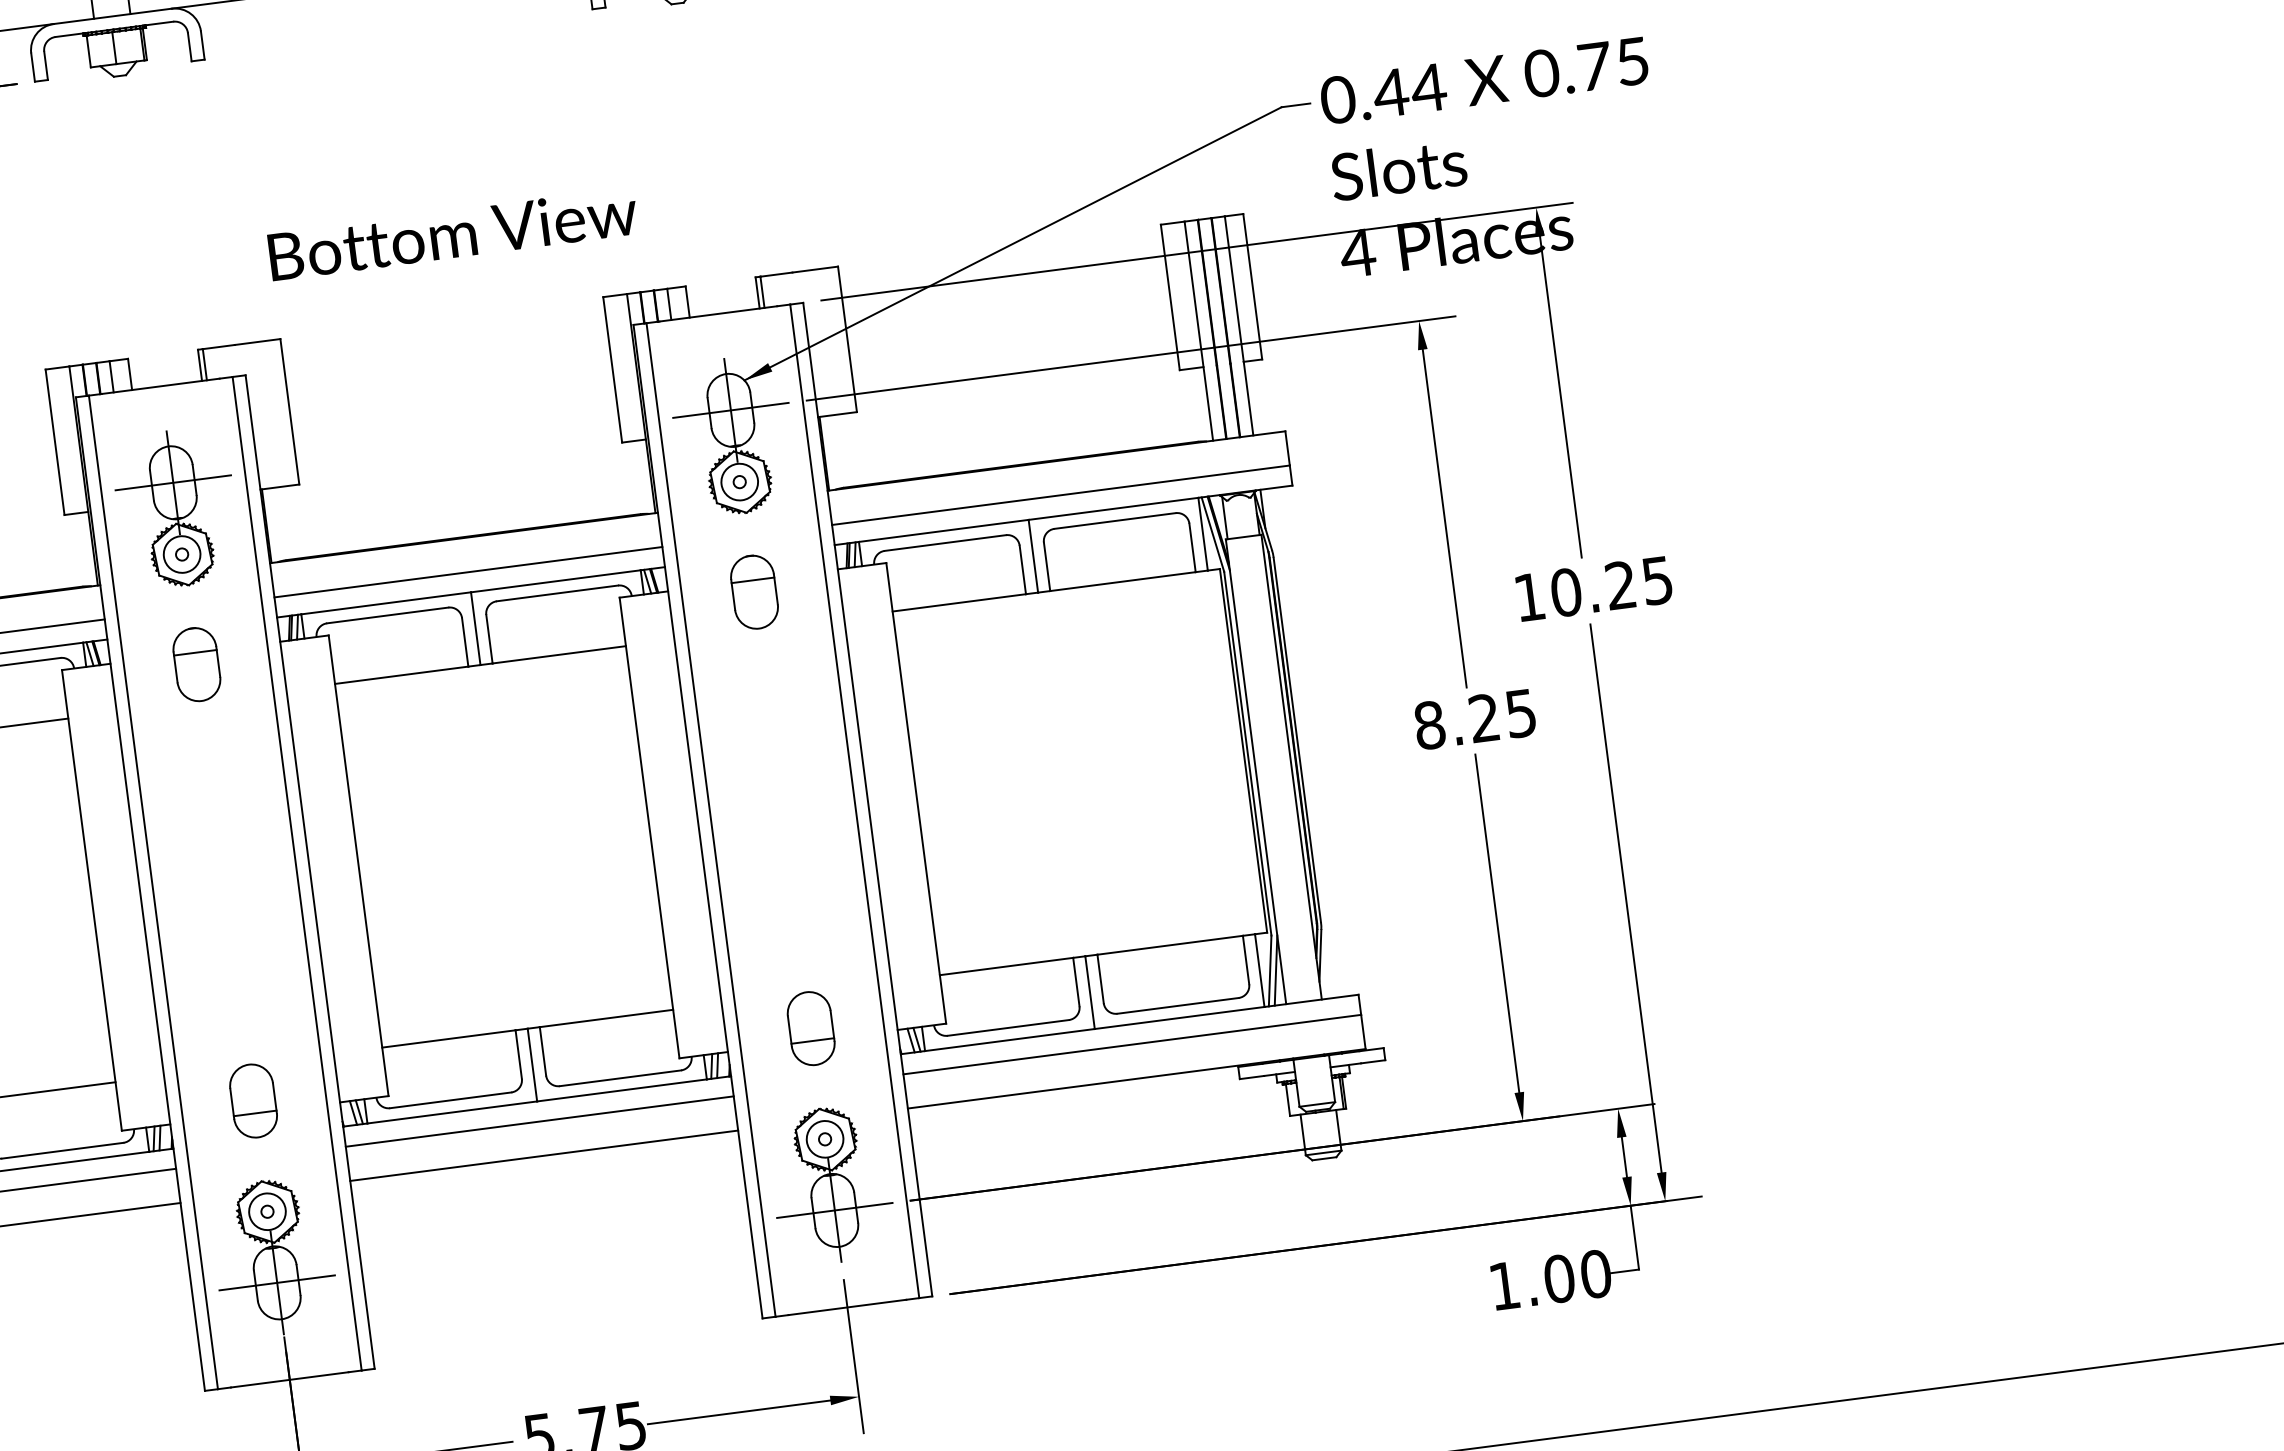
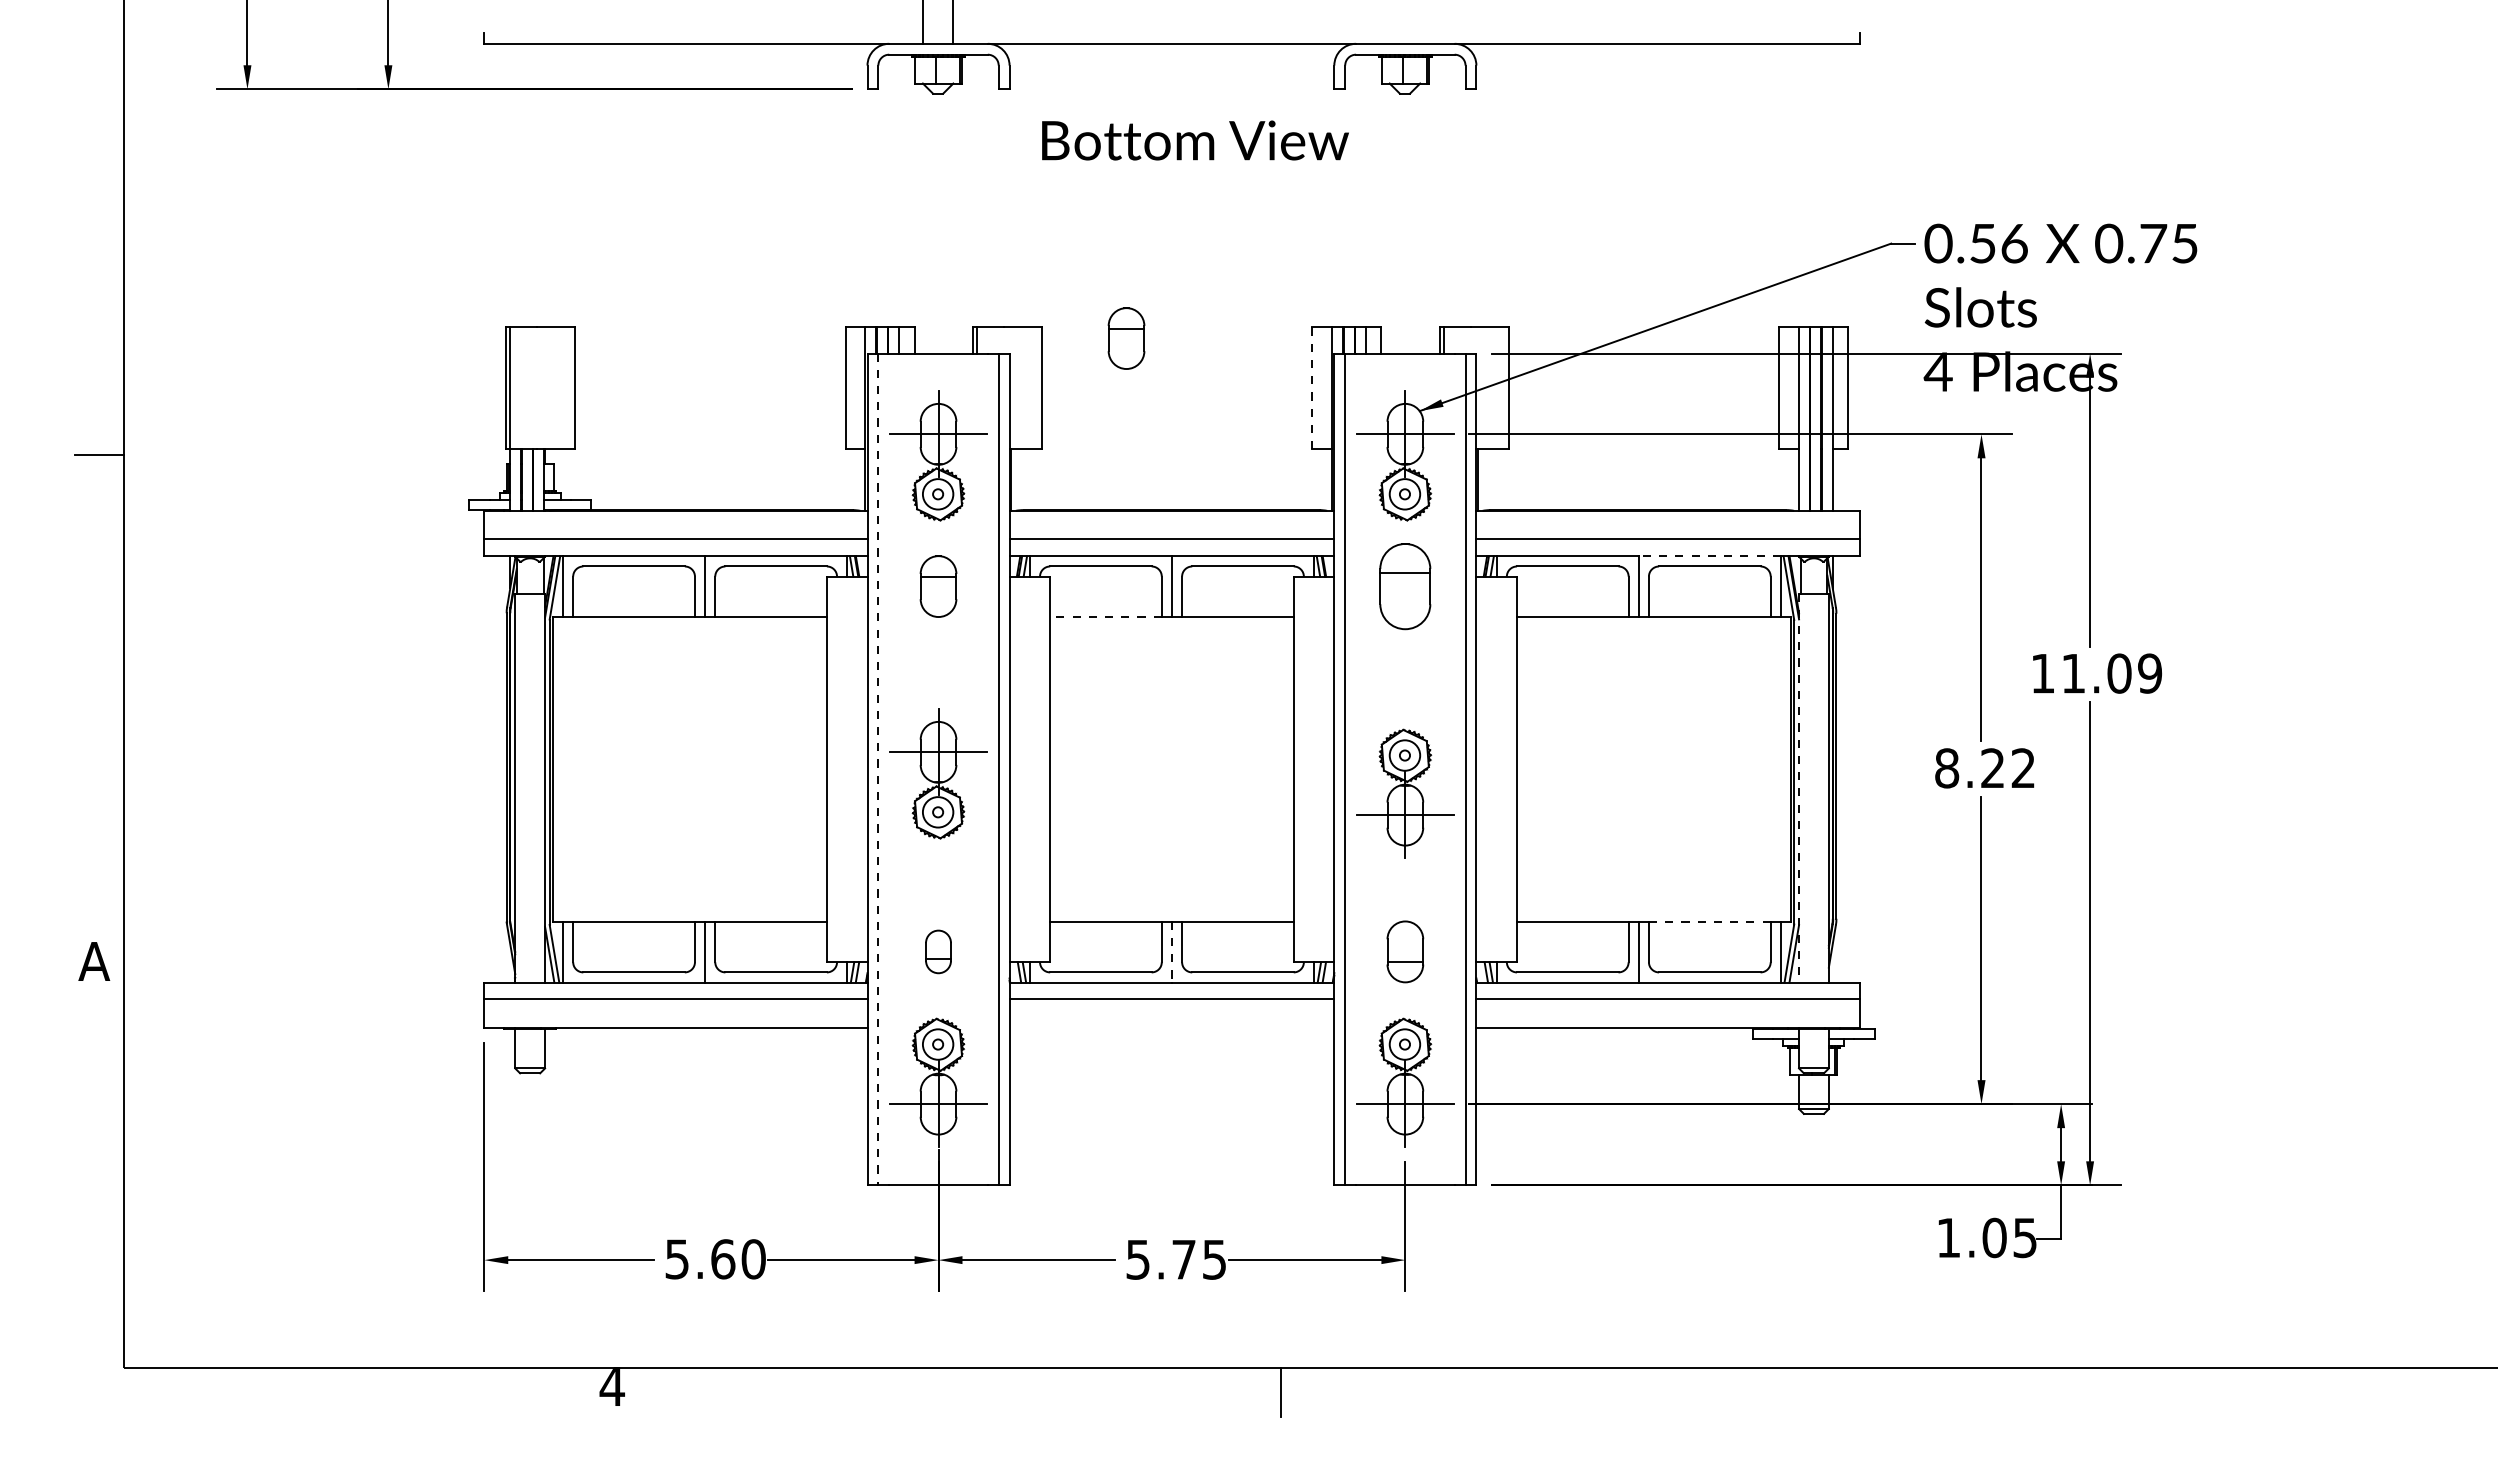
text: (1409, 90) -> (1998, 243), 0.44 -> 0.56
text: (453, 234) -> (1195, 140), moved
part: (382, 339) -> (1126, 338), added
line: (612, 370) -> (1312, 388), solid -> dashed
line: (1113, 509) -> (1709, 556), solid -> dashed
text: (1611, 586) -> (2111, 673), 10.25 -> 11.09
part: (754, 592) -> (1405, 586), size x1.4
line: (401, 675) -> (1105, 617), solid -> dashed
text: (1519, 713) -> (2022, 768), 8.25 -> 8.22
line: (1256, 772) -> (1799, 788), solid -> dashed
part: (786, 839) -> (1405, 793), added
part: (225, 887) -> (938, 773), added
line: (153, 892) -> (878, 769), solid -> dashed
line: (1169, 945) -> (1709, 921), solid -> dashed
line: (531, 1065) -> (1171, 952), solid -> dashed
part: (253, 1100) -> (938, 951), size x0.7
line: (543, 1156) -> (1171, 1028), removed
text: (1596, 1273) -> (2025, 1237), 1.00 -> 1.05

